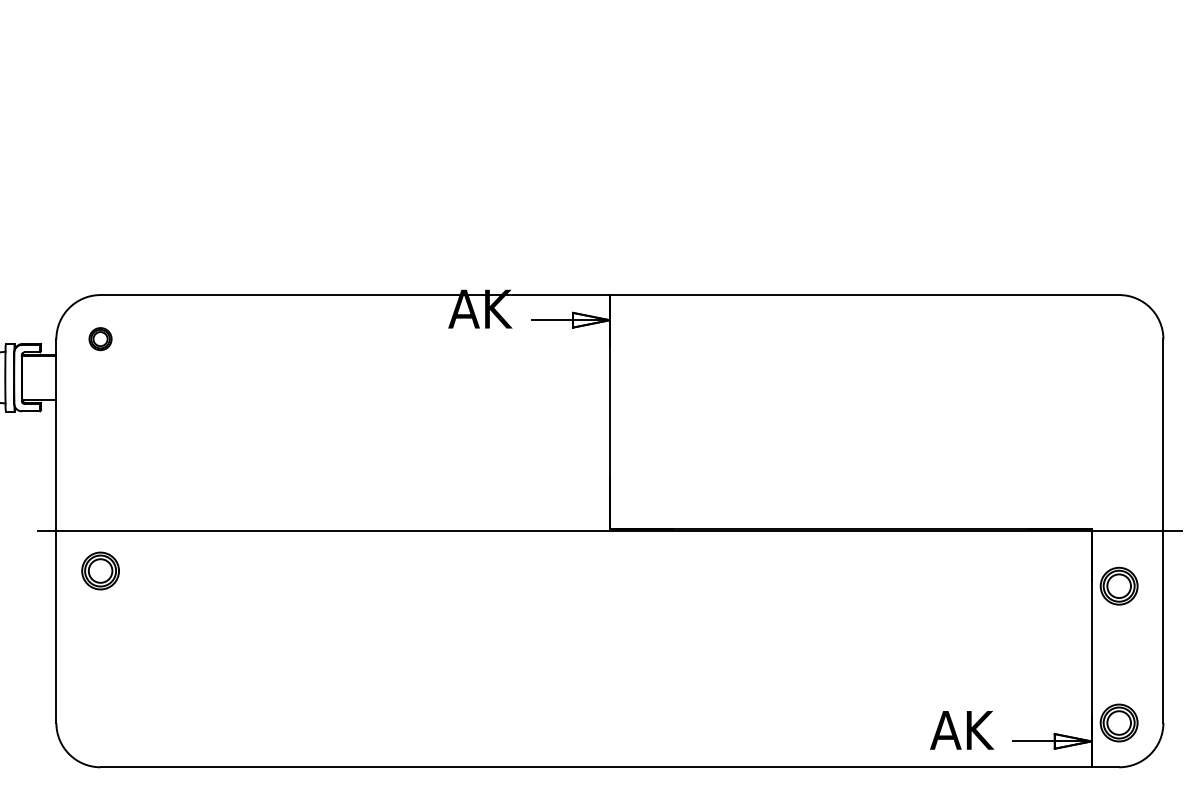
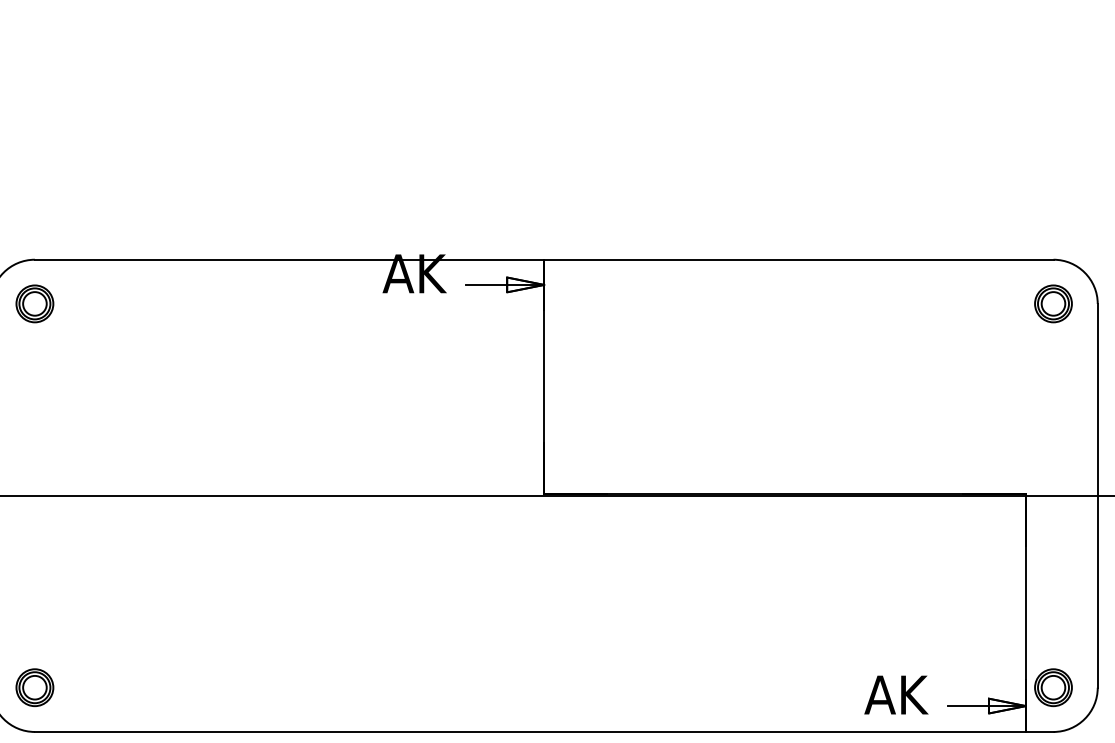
part: (100, 338) -> (34, 303), size x1.67
part: (100, 570) -> (34, 687), moved
part: (1118, 585) -> (1052, 303), moved

